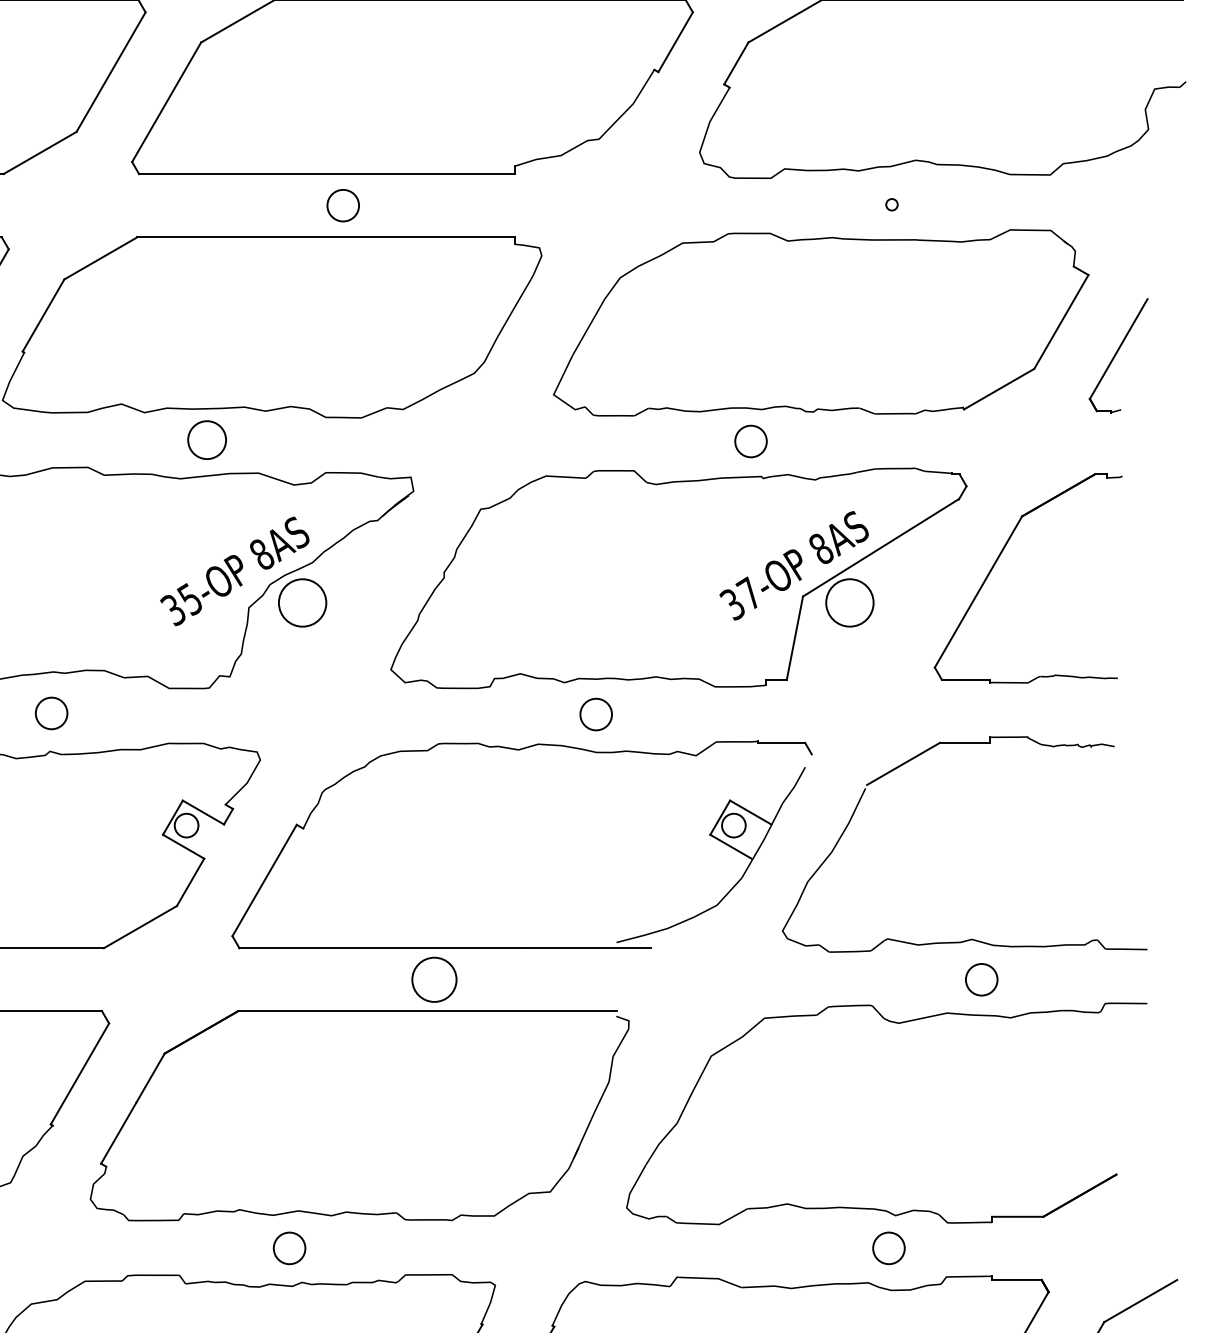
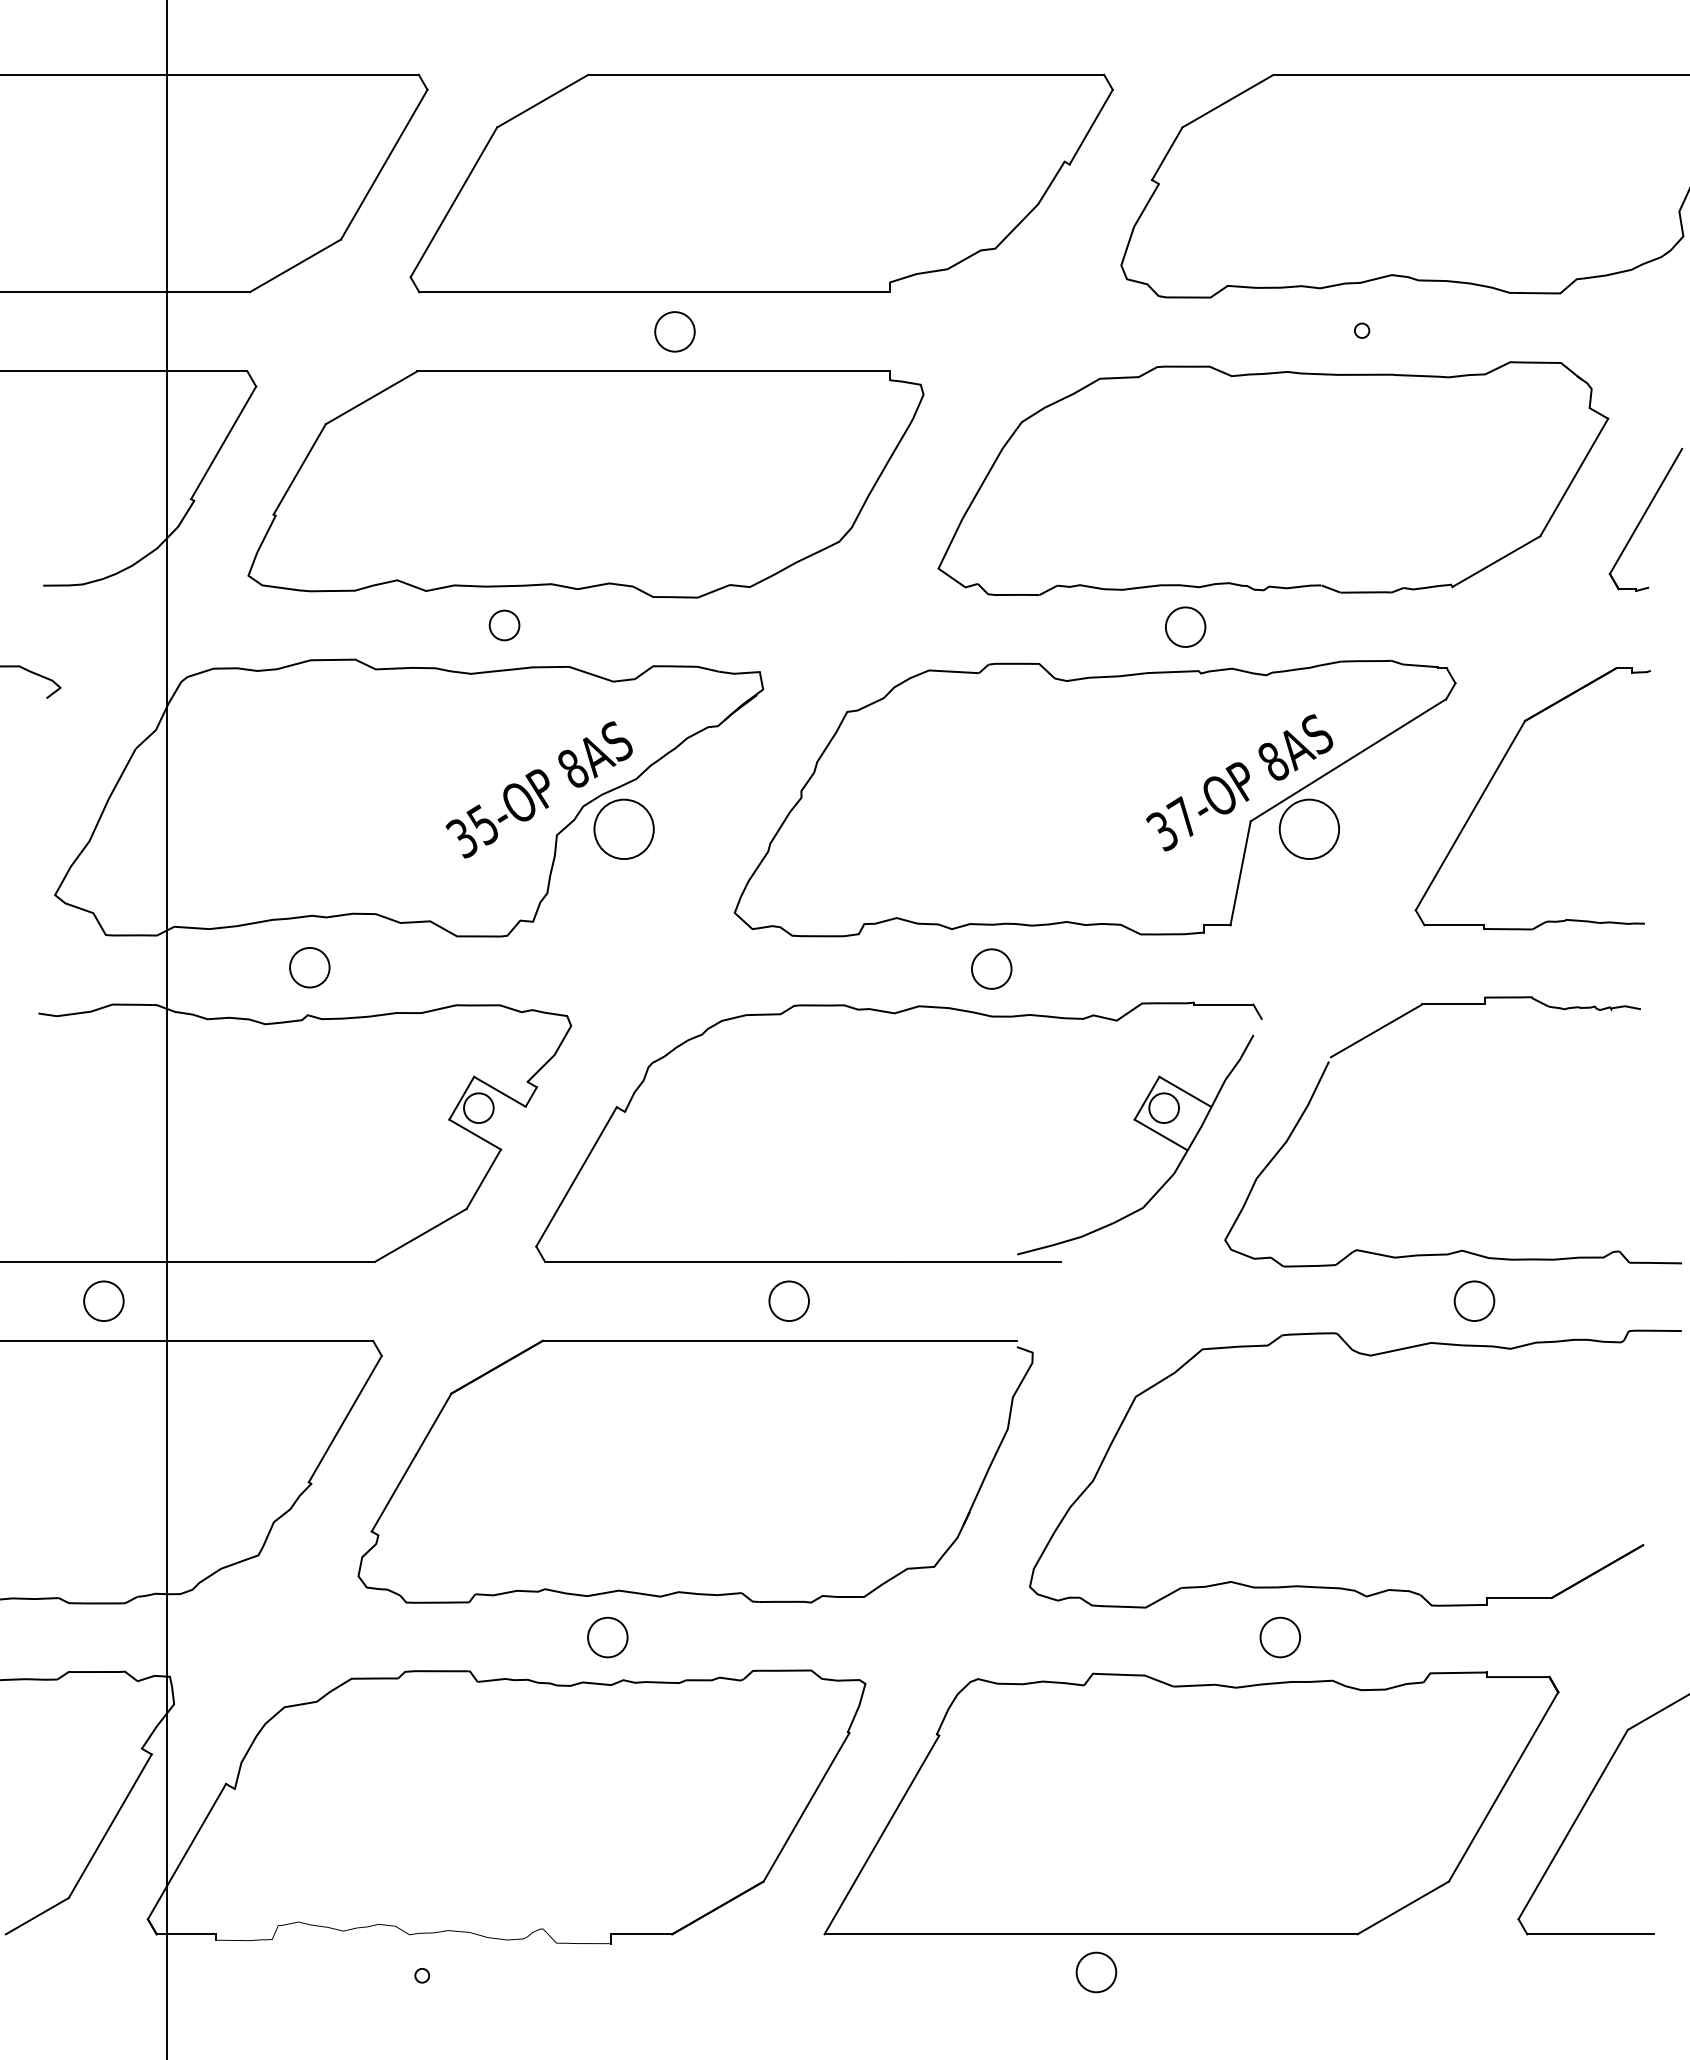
circle: (207, 440) -> (504, 625), size x0.62
circle: (433, 980) -> (788, 1301), size x0.71
circle: (888, 1248) -> (1279, 1637), moved

